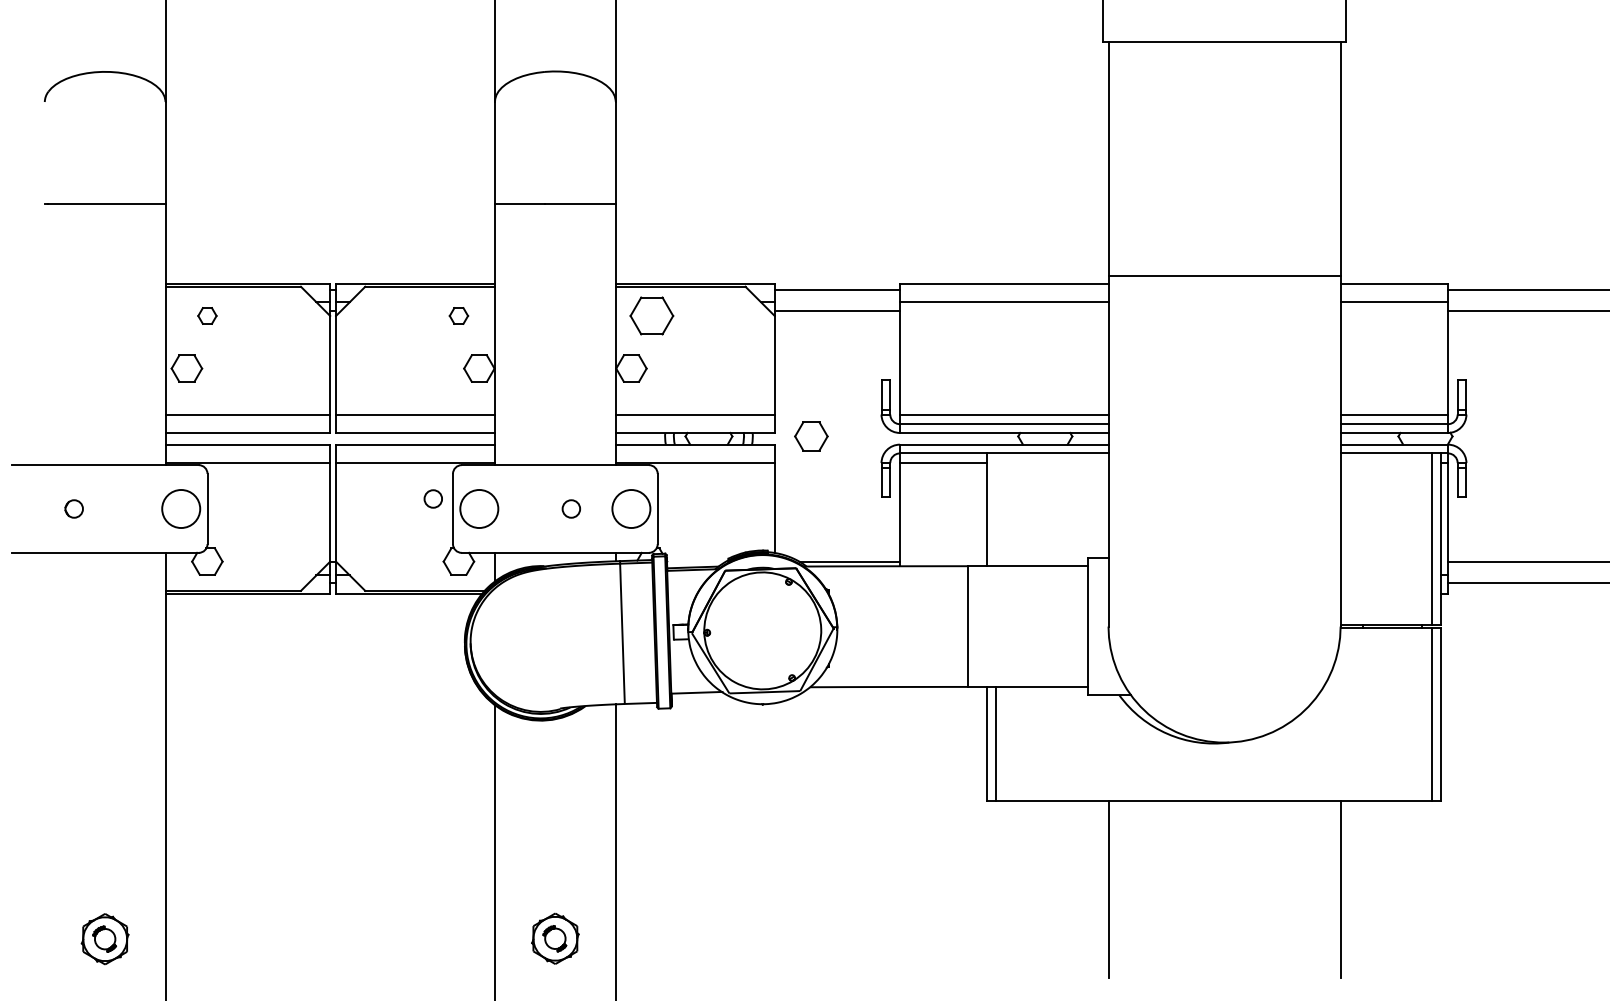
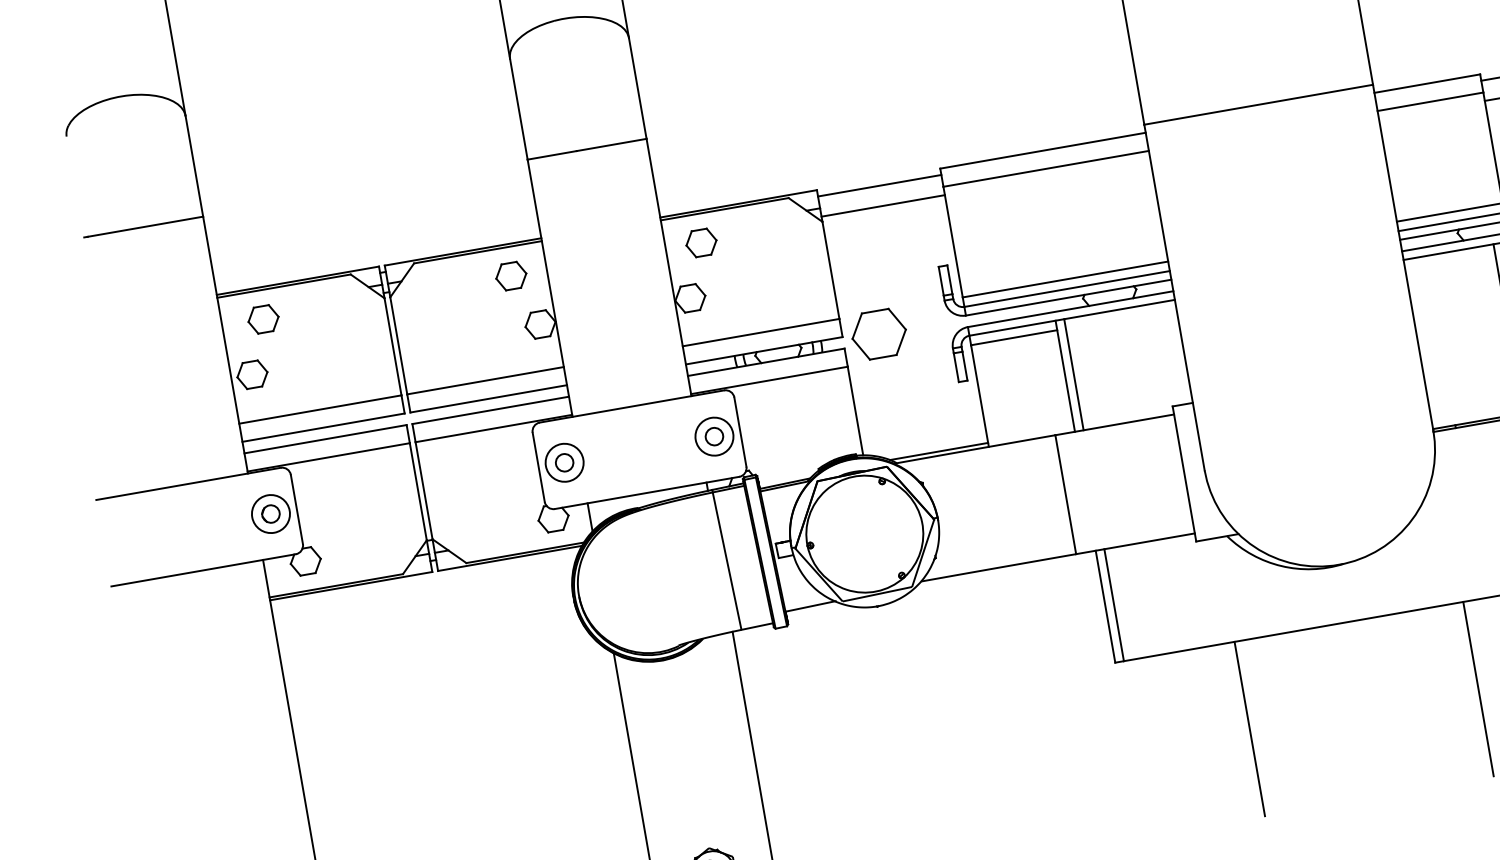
part: (207, 315) -> (263, 318), size x1.67
part: (458, 315) -> (510, 275), size x1.67
part: (651, 315) -> (700, 242), size x0.71
part: (811, 436) -> (879, 334), size x1.67
circle: (432, 498) -> (563, 462), moved
circle: (73, 508) -> (270, 513), moved
circle: (570, 508) -> (713, 436), moved
line: (996, 509) -> (1074, 374), added

